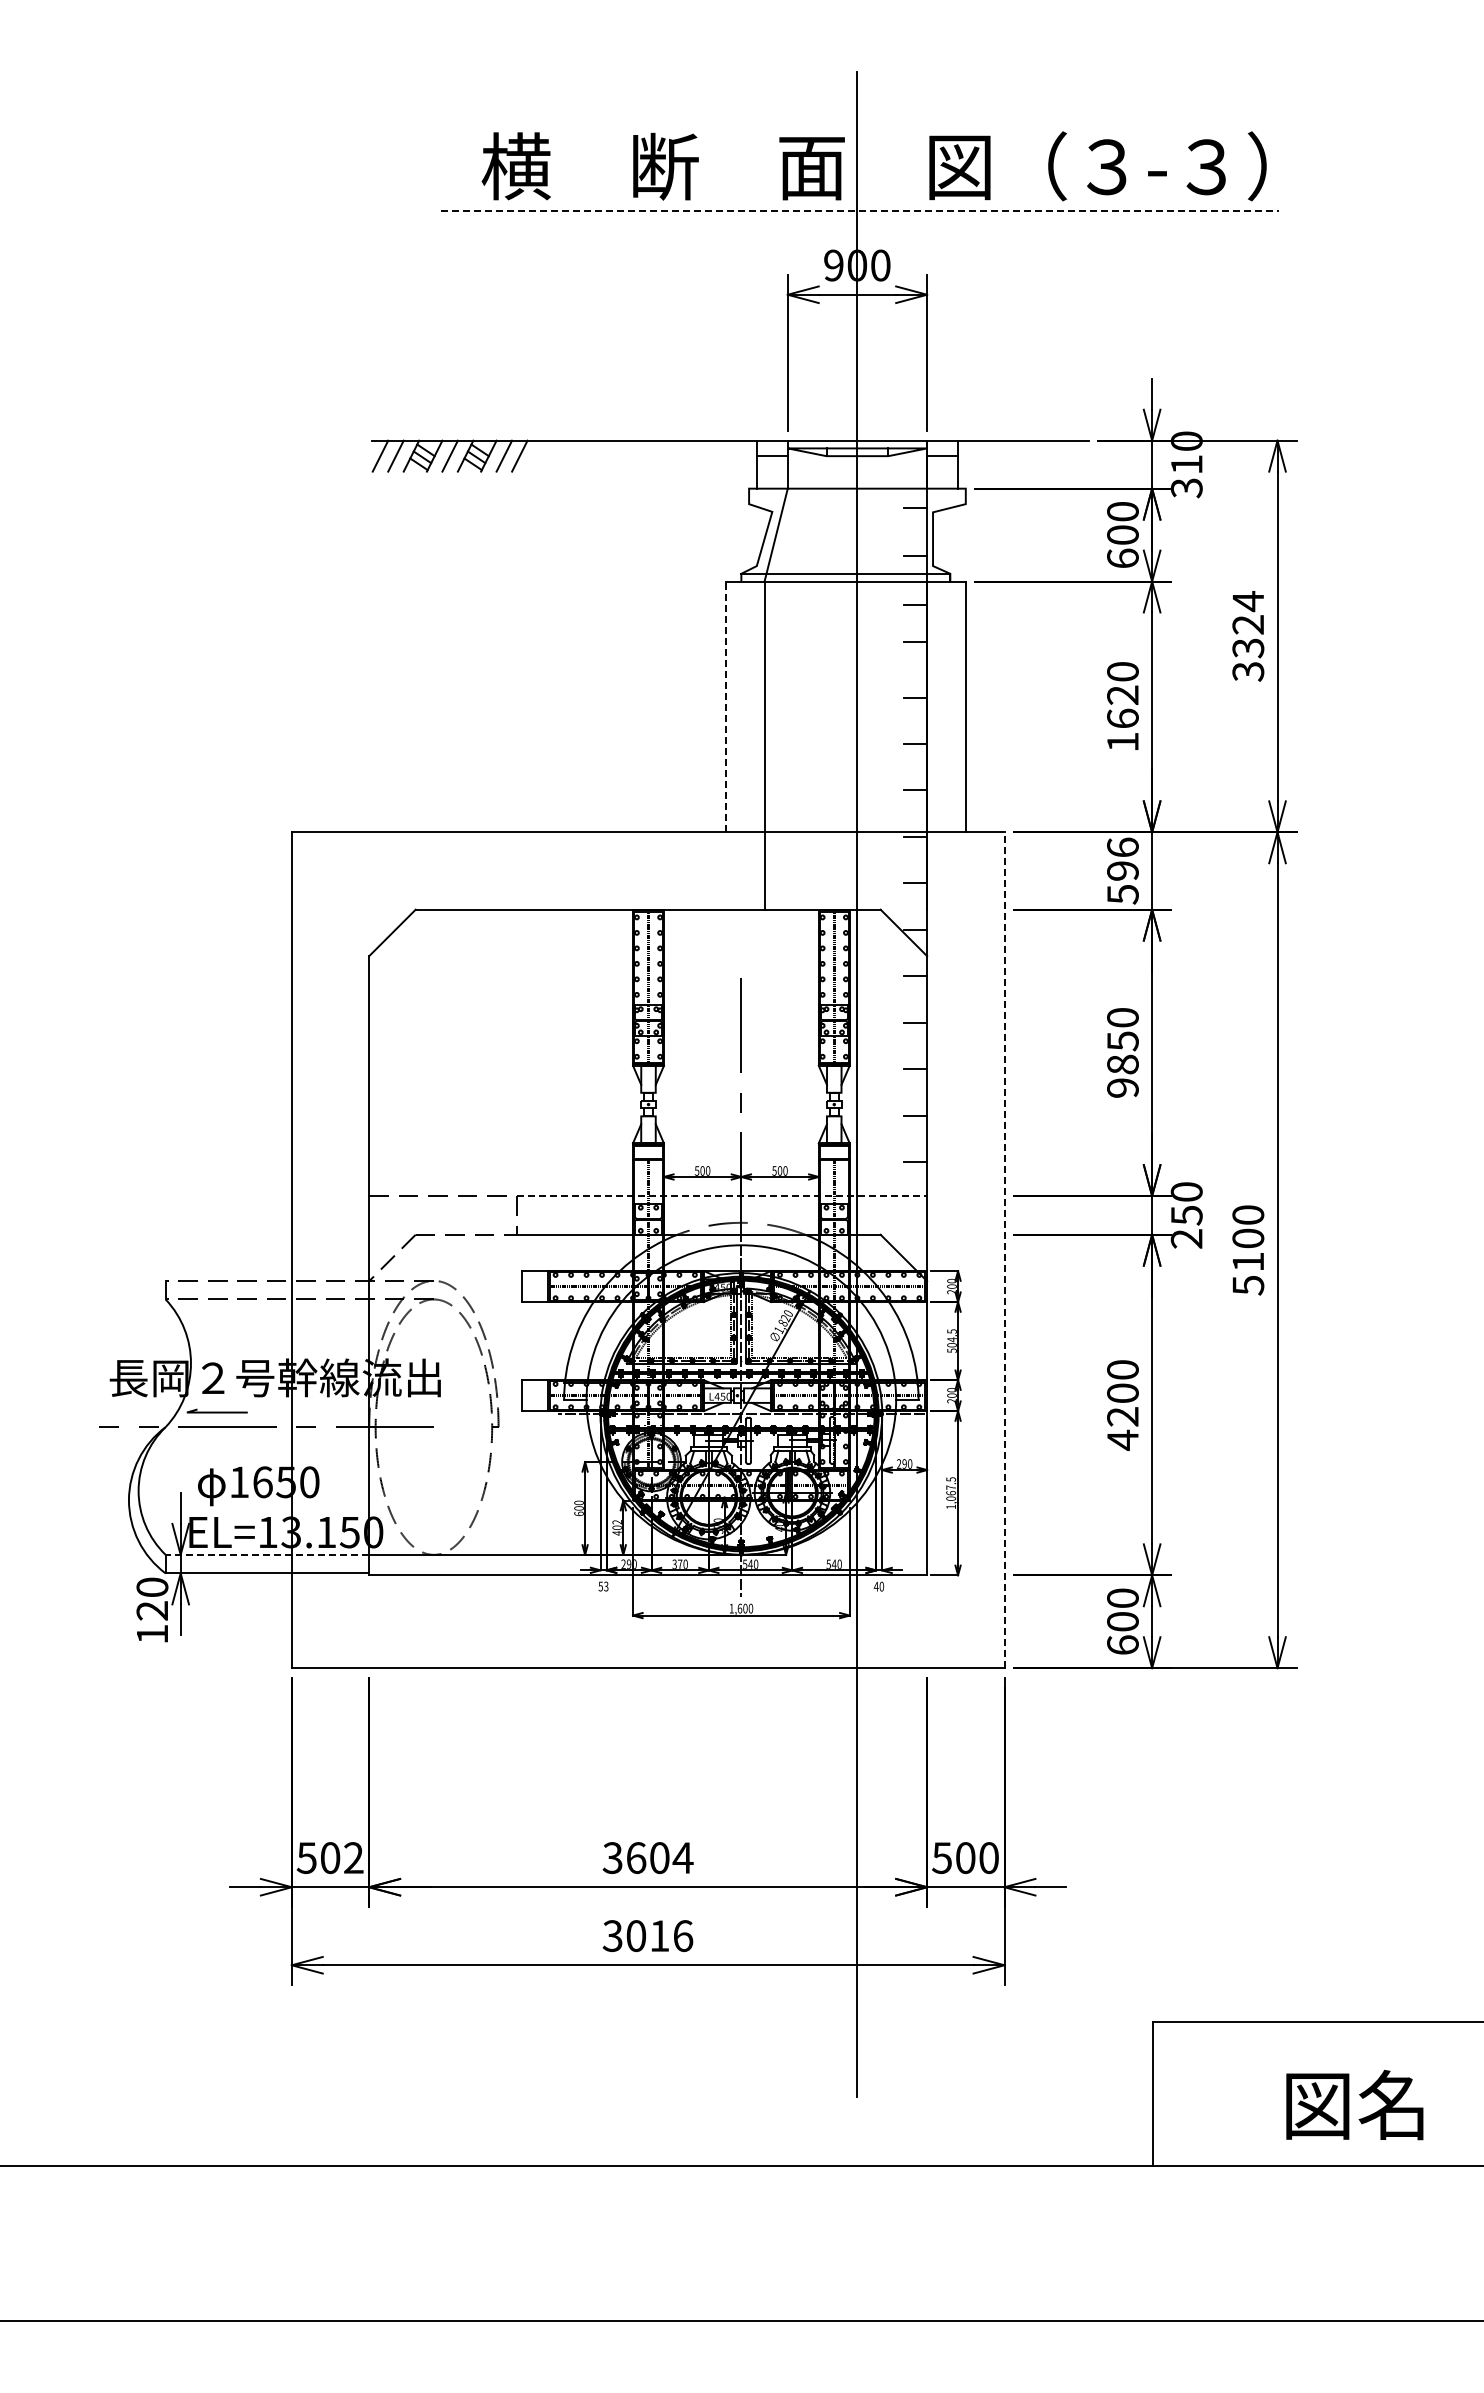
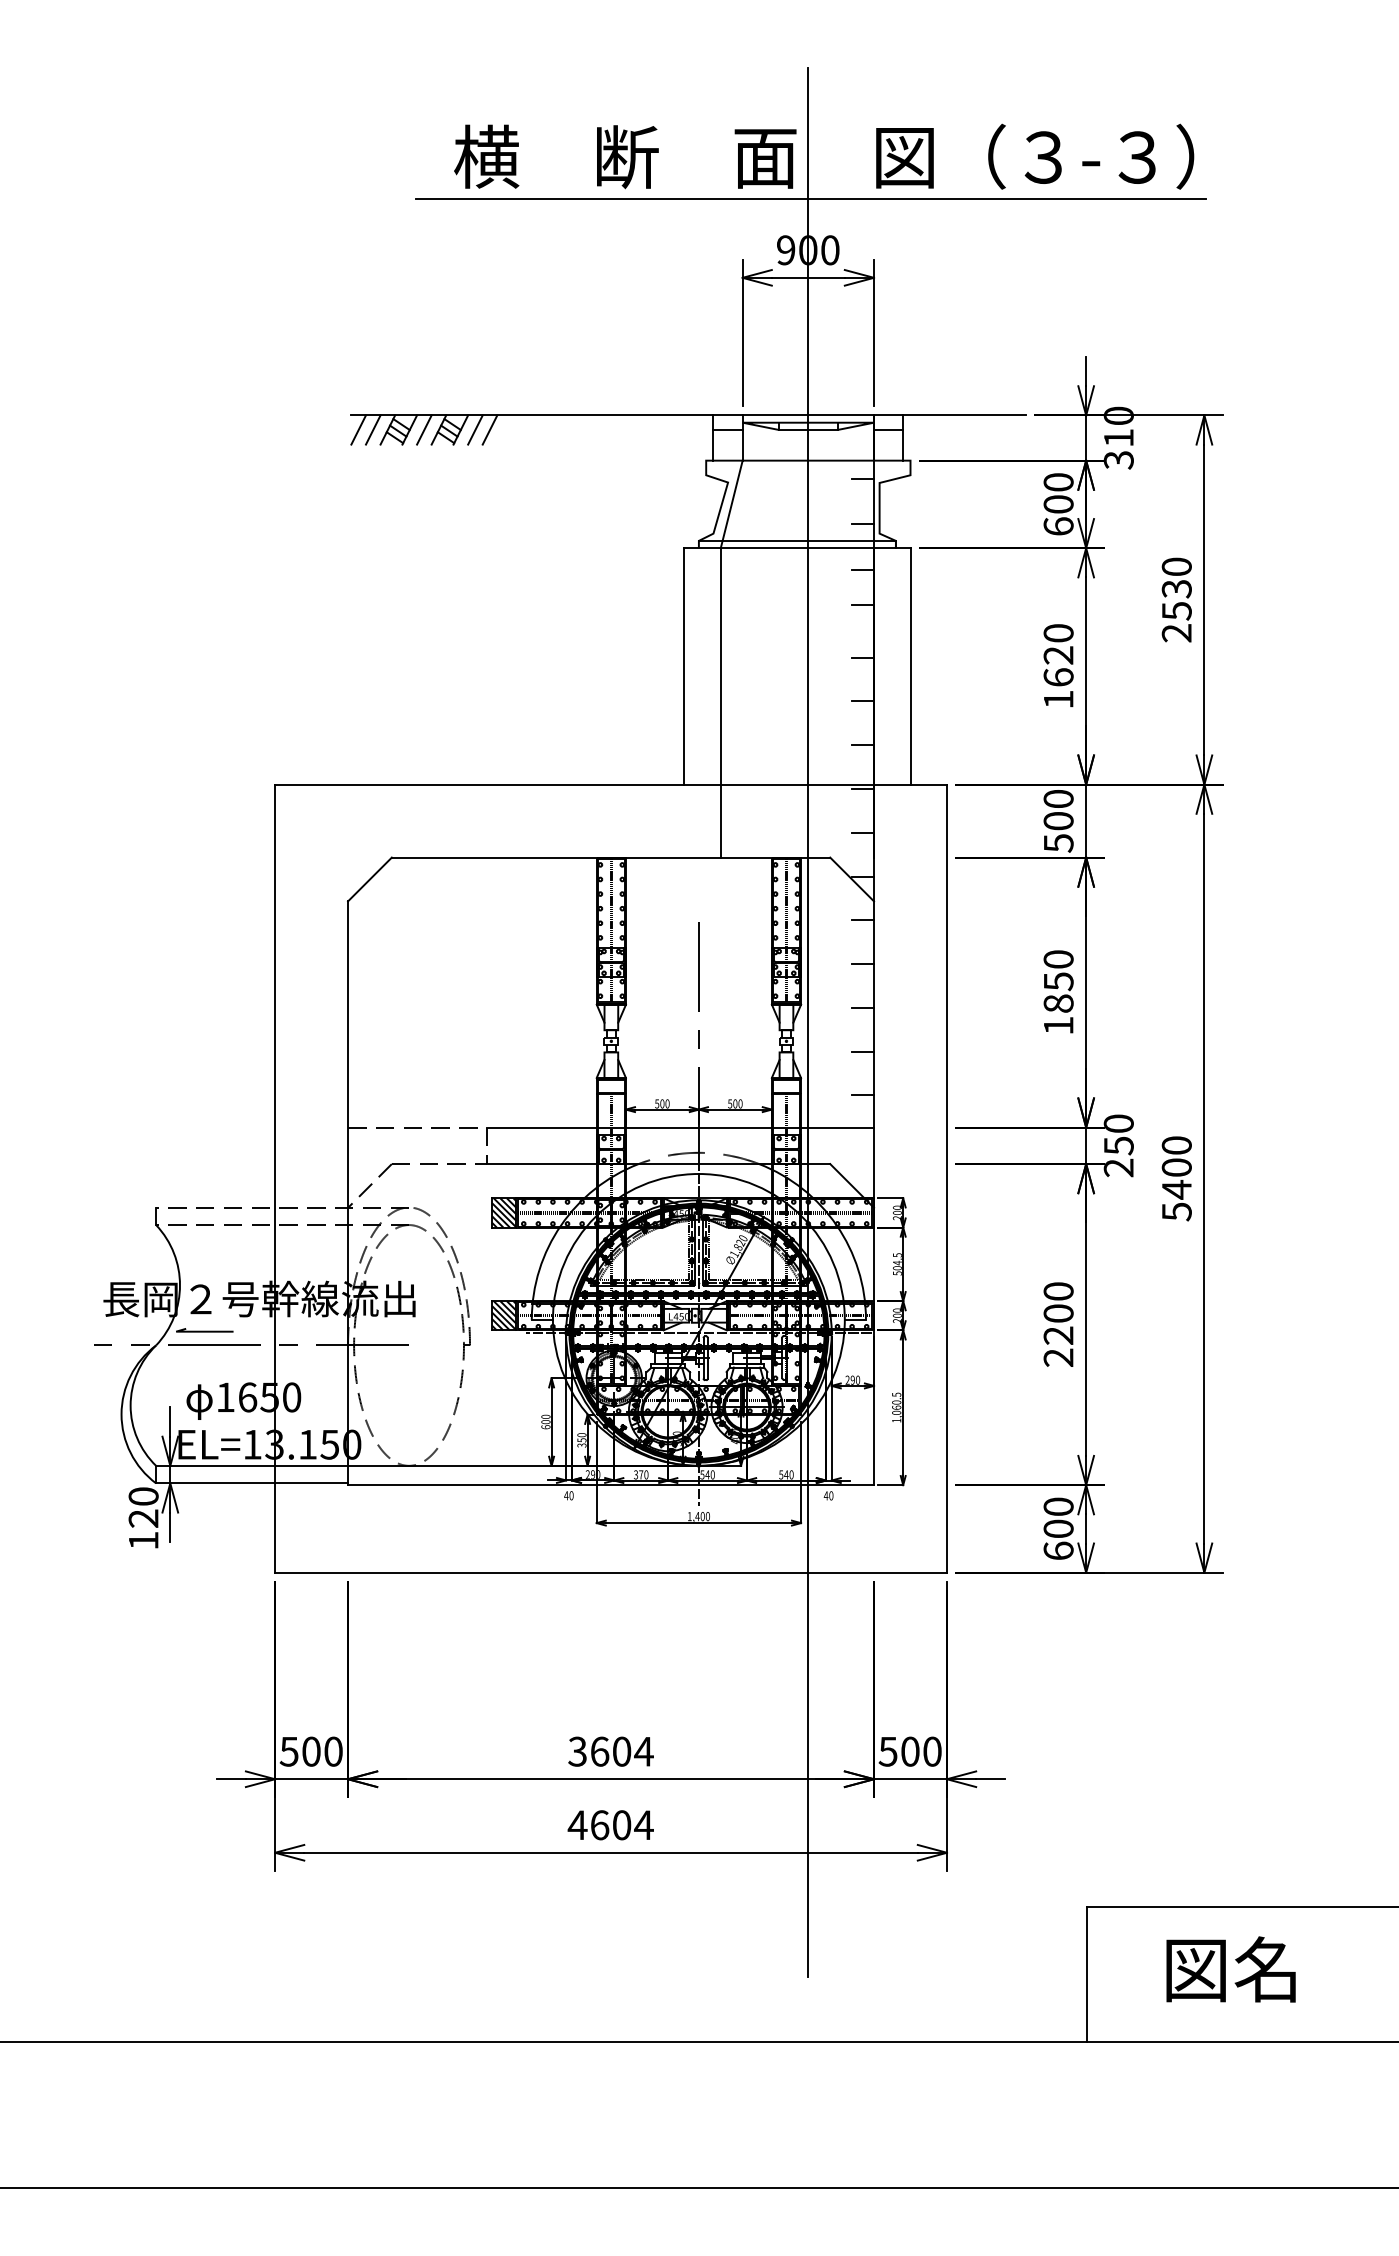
line: (860, 211) -> (811, 199), dashed -> solid
text: (1248, 636) -> (1177, 600), 3324 -> 2530
line: (725, 706) -> (683, 666), dashed -> solid
text: (1122, 858) -> (1058, 809), 596 -> 500
text: (1122, 1087) -> (1058, 1025), 9850 -> 1850
line: (722, 1196) -> (681, 1128), dashed -> solid
line: (1004, 1250) -> (946, 1178), dashed -> solid
text: (1247, 1261) -> (1176, 1189), 5100 -> 5400
hatch: (534, 1286) -> (503, 1212), added
hatch: (534, 1395) -> (503, 1315), added
text: (1122, 1439) -> (1058, 1357), 4200 -> 2200
text: (951, 1487) -> (897, 1402), 1,067.5 -> 1,060.5
text: (616, 1527) -> (581, 1440), 402 -> 350
line: (267, 1554) -> (252, 1465), dashed -> solid
text: (603, 1586) -> (568, 1495), 53 -> 40
text: (739, 1608) -> (697, 1516), 1,600 -> 1,400
text: (353, 1857) -> (333, 1751), 502 -> 500
text: (647, 1936) -> (610, 1825), 3016 -> 4604
text: (1354, 2104) -> (1230, 1968), moved

